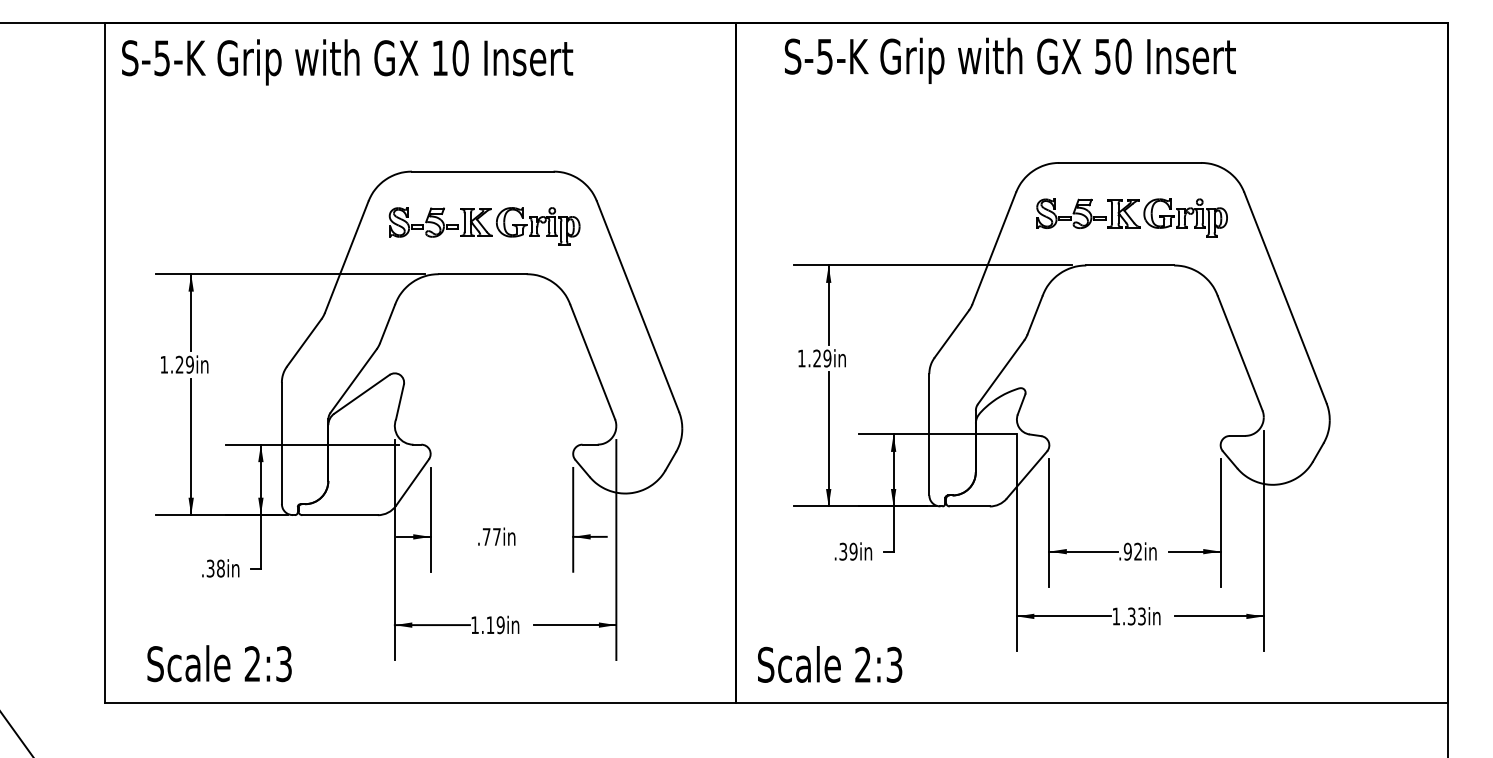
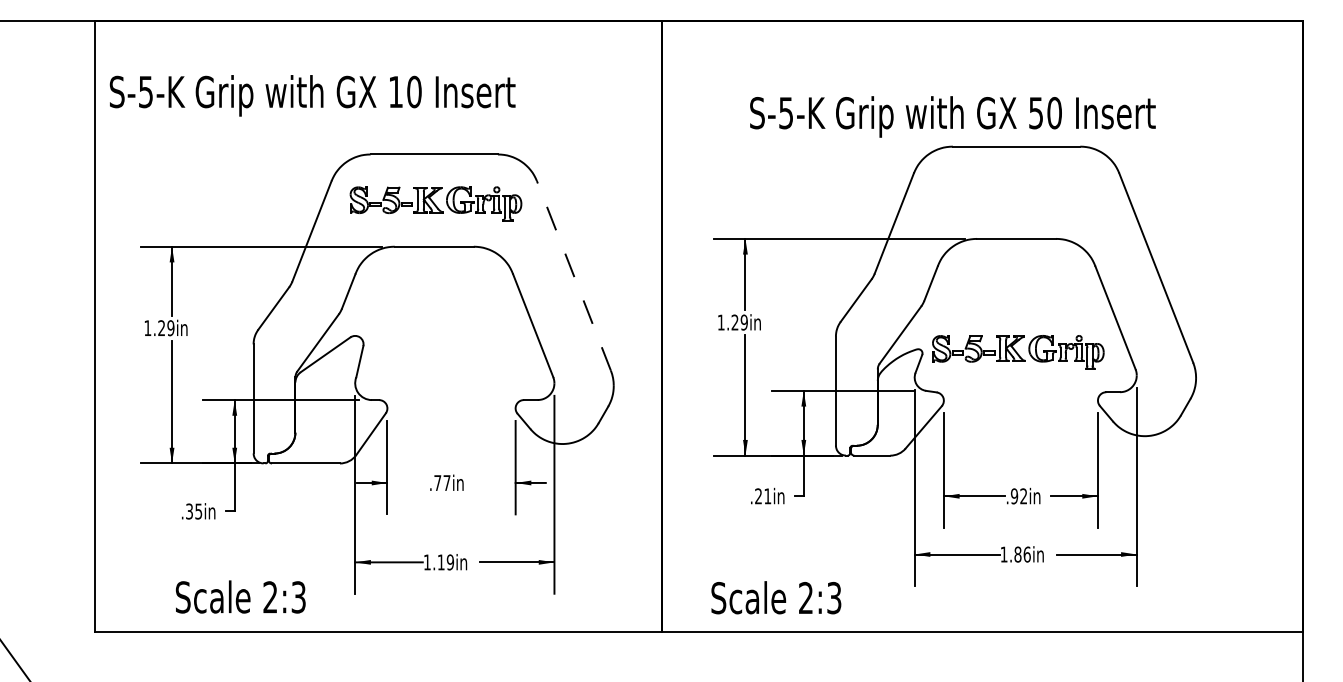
text: (1009, 60) -> (952, 116), moved
text: (347, 62) -> (312, 95), moved
part: (1131, 217) -> (1017, 352), moved
line: (637, 306) -> (573, 275), solid -> dashed
text: (848, 551) -> (763, 496), .39in -> .21in
text: (220, 568) -> (198, 511), .38in -> .35in
text: (1136, 616) -> (1022, 554), 1.33in -> 1.86in
text: (219, 663) -> (240, 596), moved
text: (830, 664) -> (776, 597), moved

